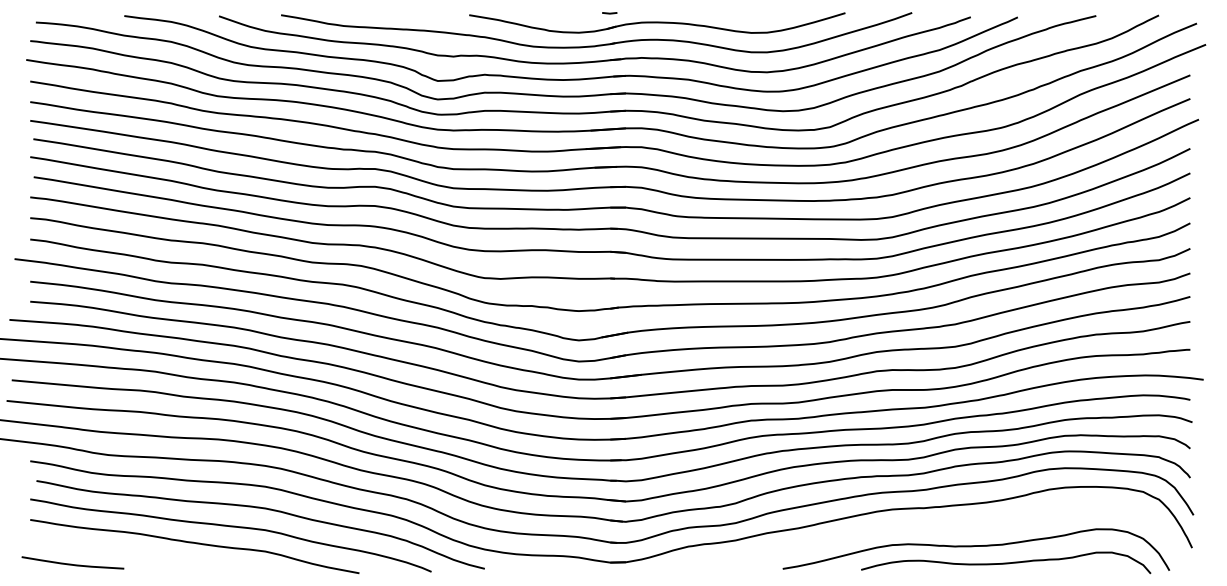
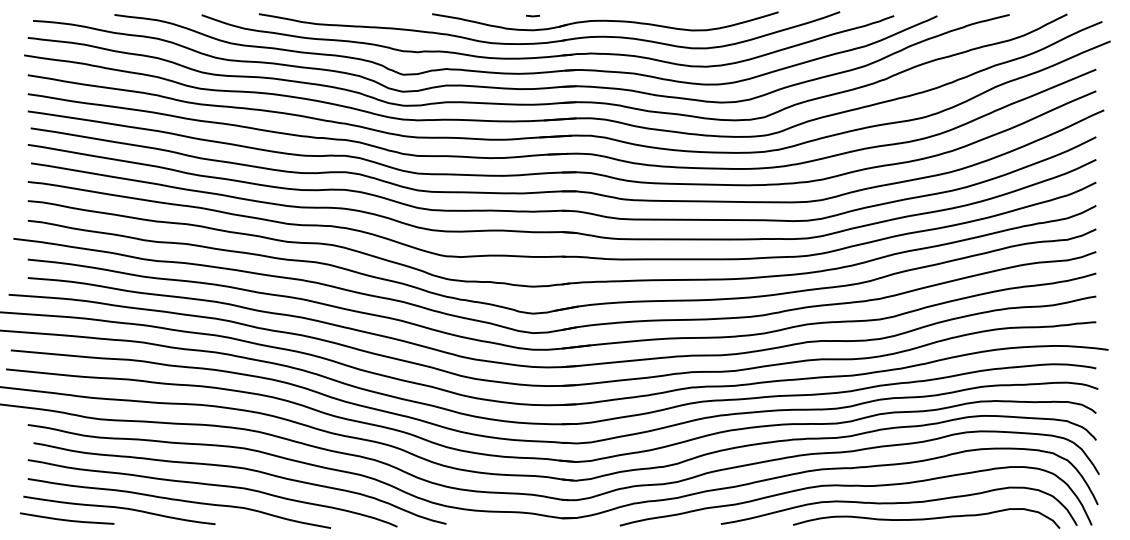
line: (609, 13) -> (532, 16), moved
curve: (929, 528) -> (856, 486), added
curve: (130, 552) -> (120, 508), added

